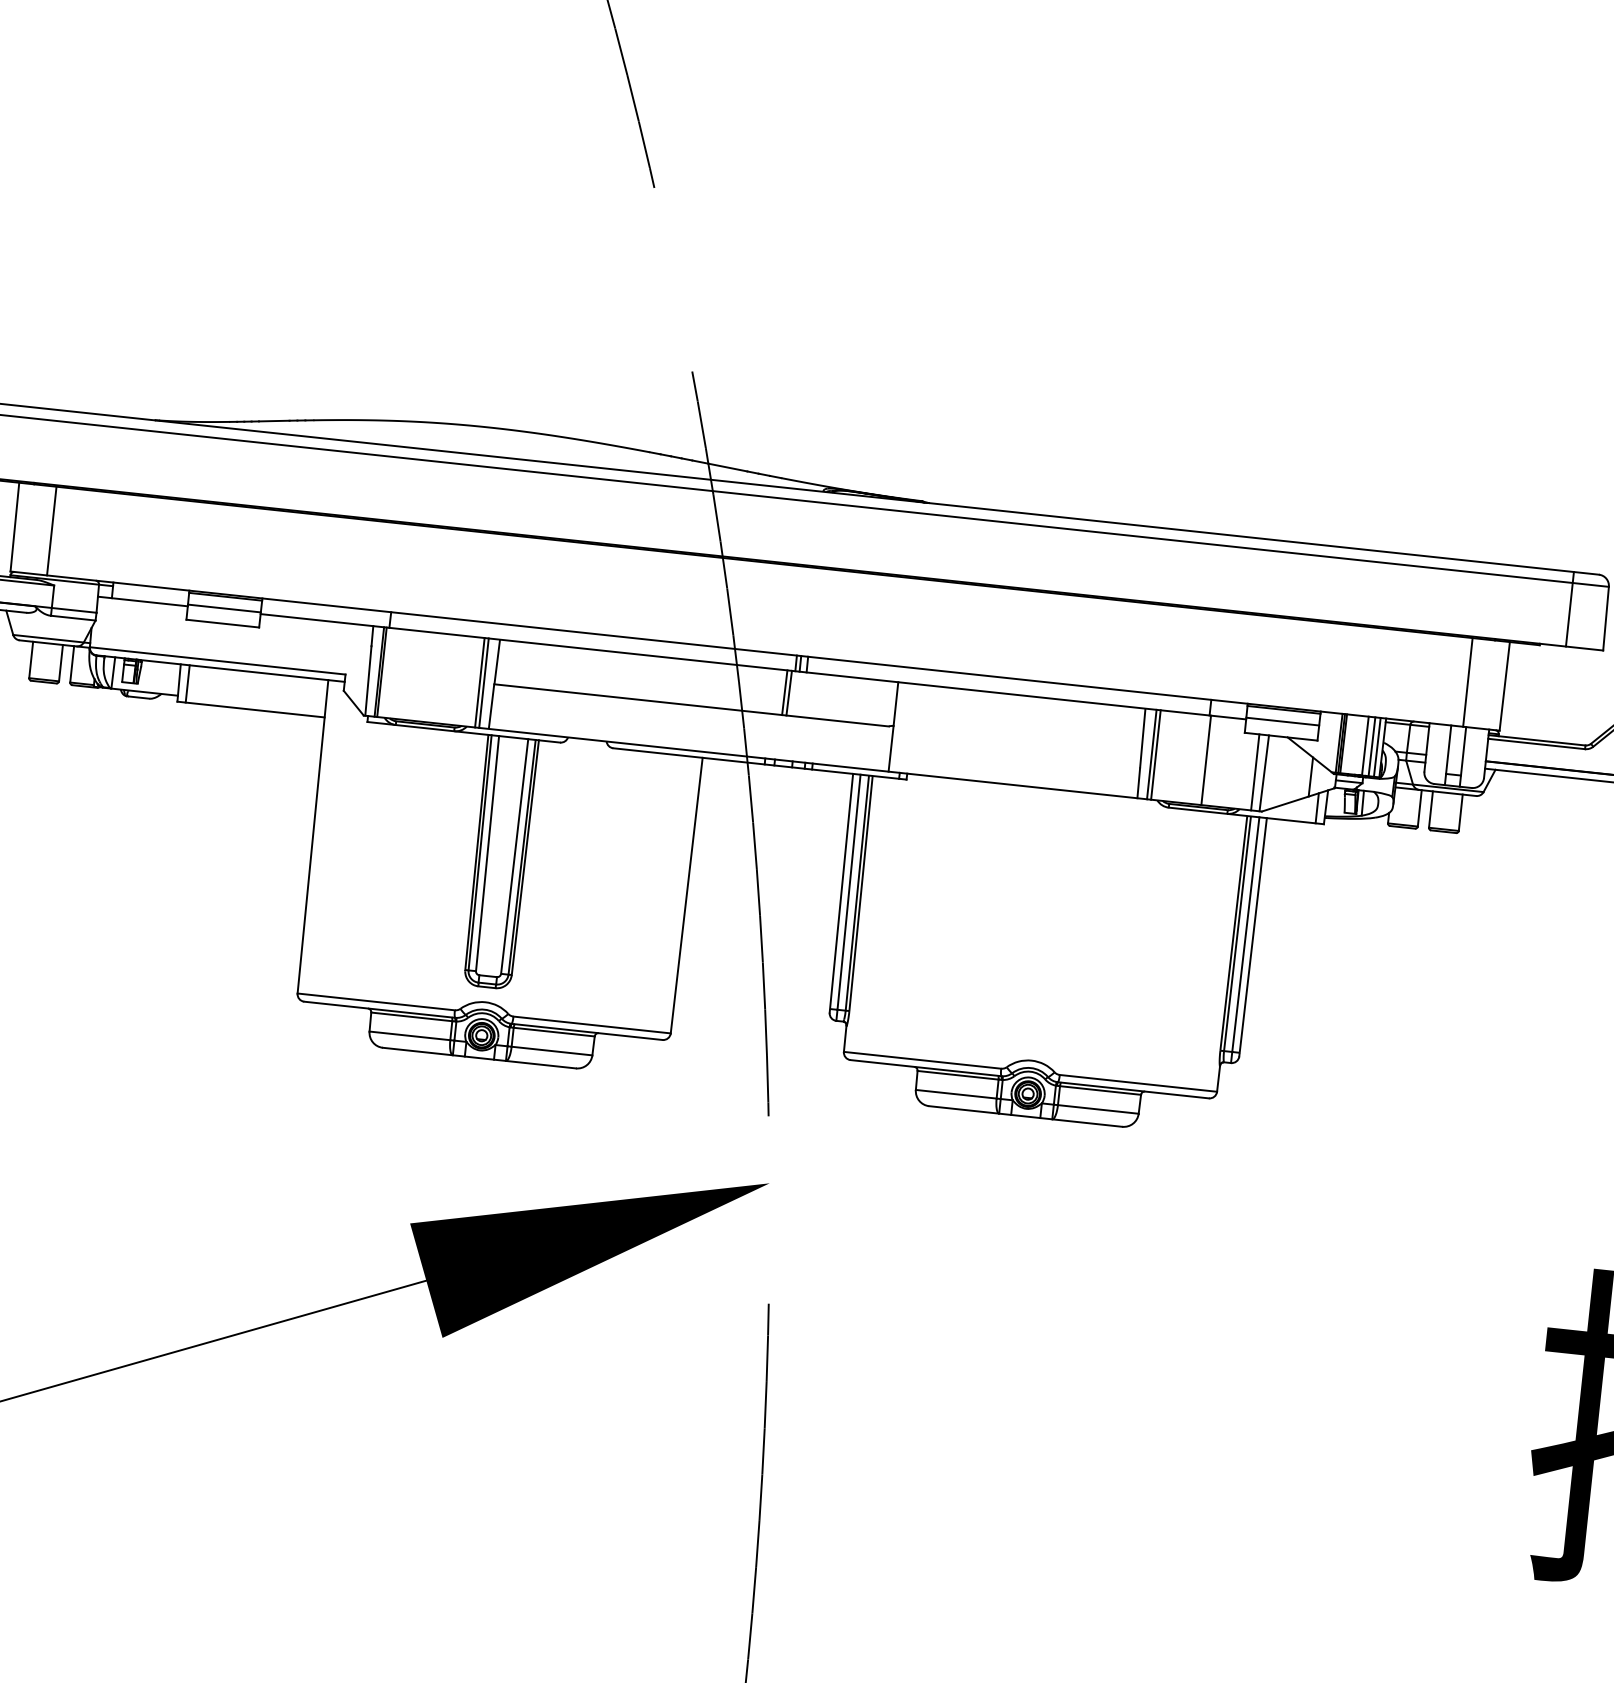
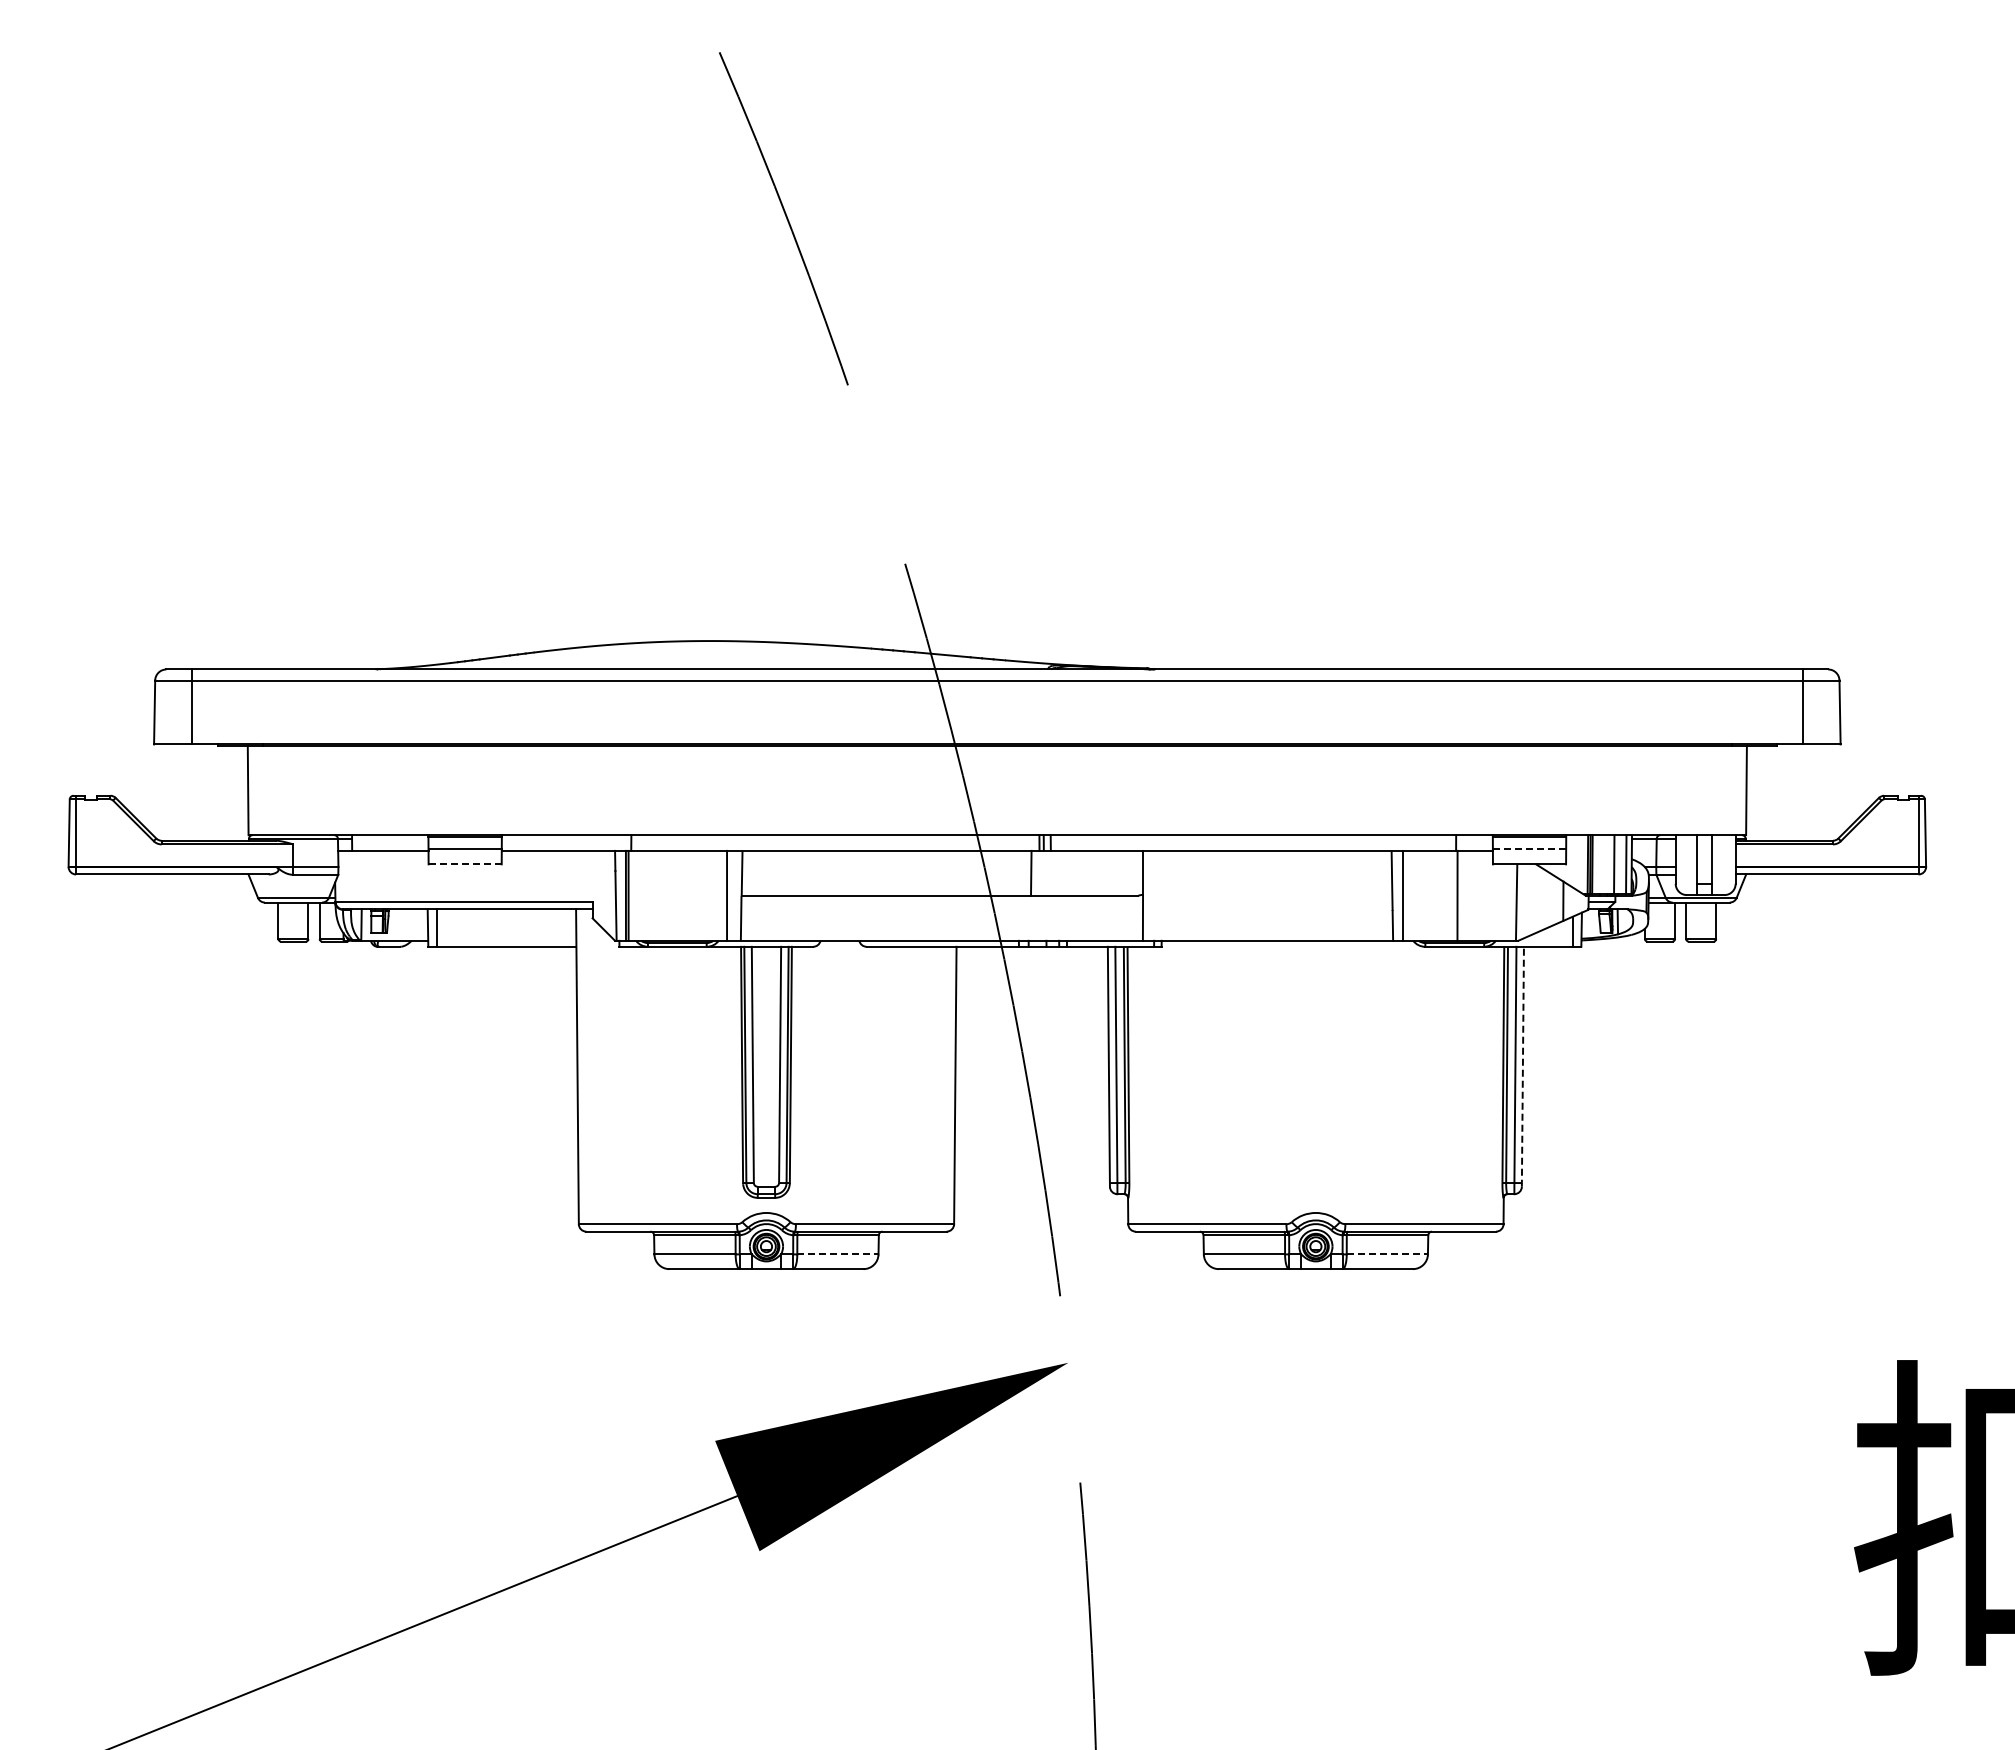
line: (52, 531) -> (285, 790), removed
line: (223, 623) -> (465, 864), solid -> dashed
line: (484, 682) -> (731, 895), removed
line: (1467, 682) -> (1709, 790), removed
line: (789, 692) -> (1035, 872), removed
line: (1282, 721) -> (1529, 849), solid -> dashed
line: (1371, 746) -> (1620, 864), removed
line: (1155, 754) -> (1406, 895), removed
line: (1255, 772) -> (1507, 902), removed
line: (1252, 936) -> (1522, 1066), solid -> dashed
line: (551, 1051) -> (837, 1254), solid -> dashed
line: (1098, 1109) -> (1387, 1254), solid -> dashed

